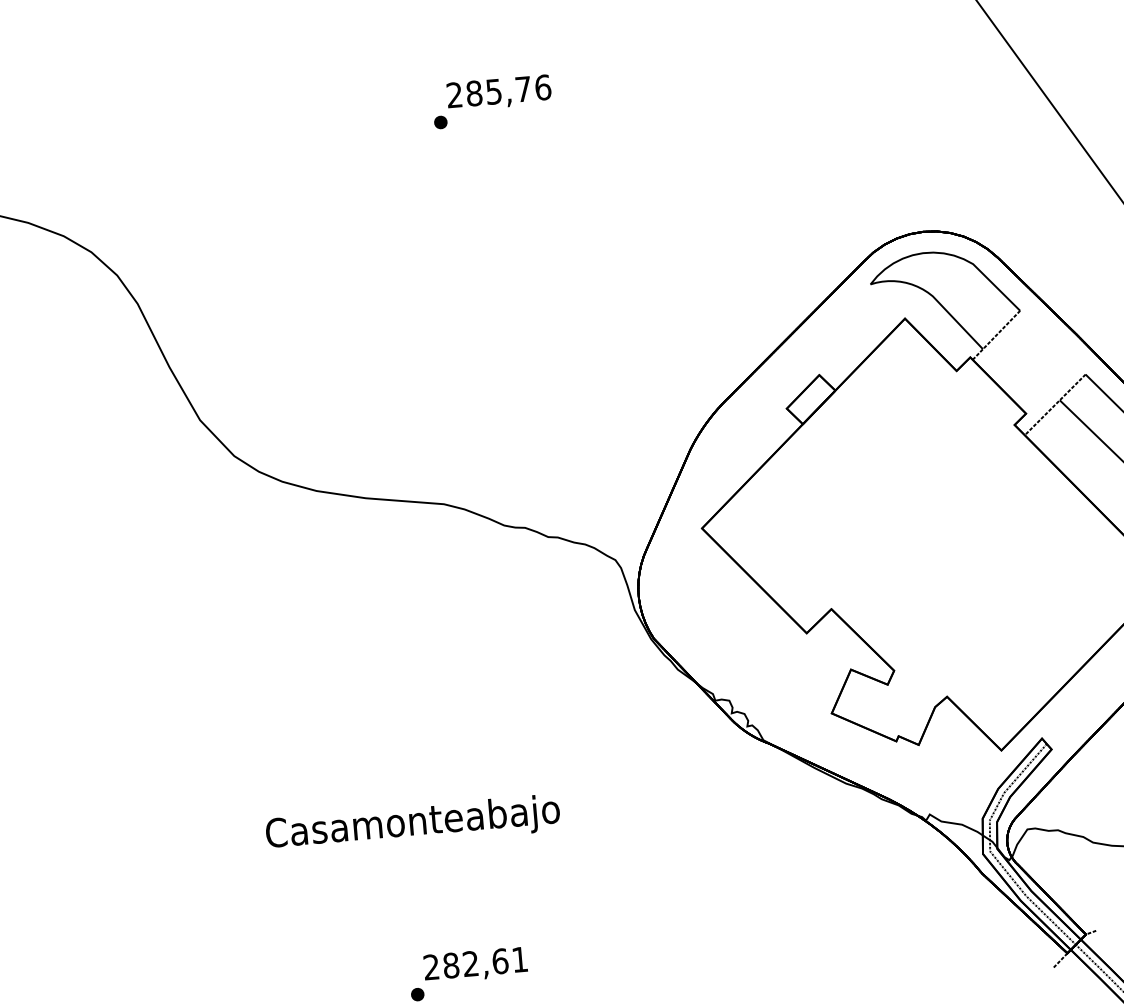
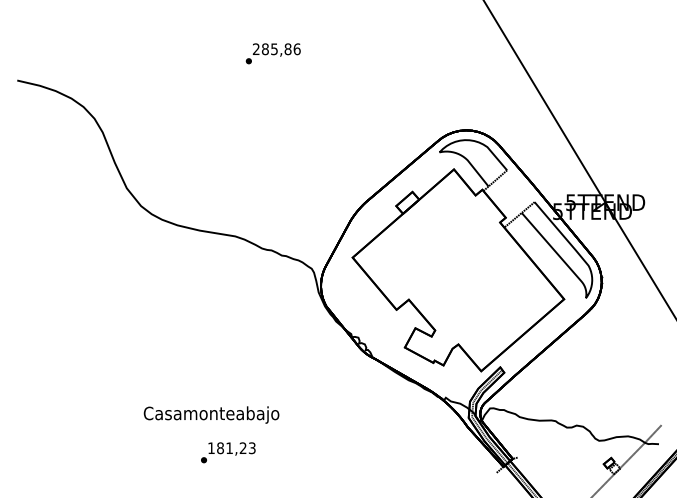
text: (522, 89) -> (287, 49), 285,76 -> 285,86
text: (412, 823) -> (211, 414), moved
text: (475, 964) -> (231, 448), 282,61 -> 181,23

